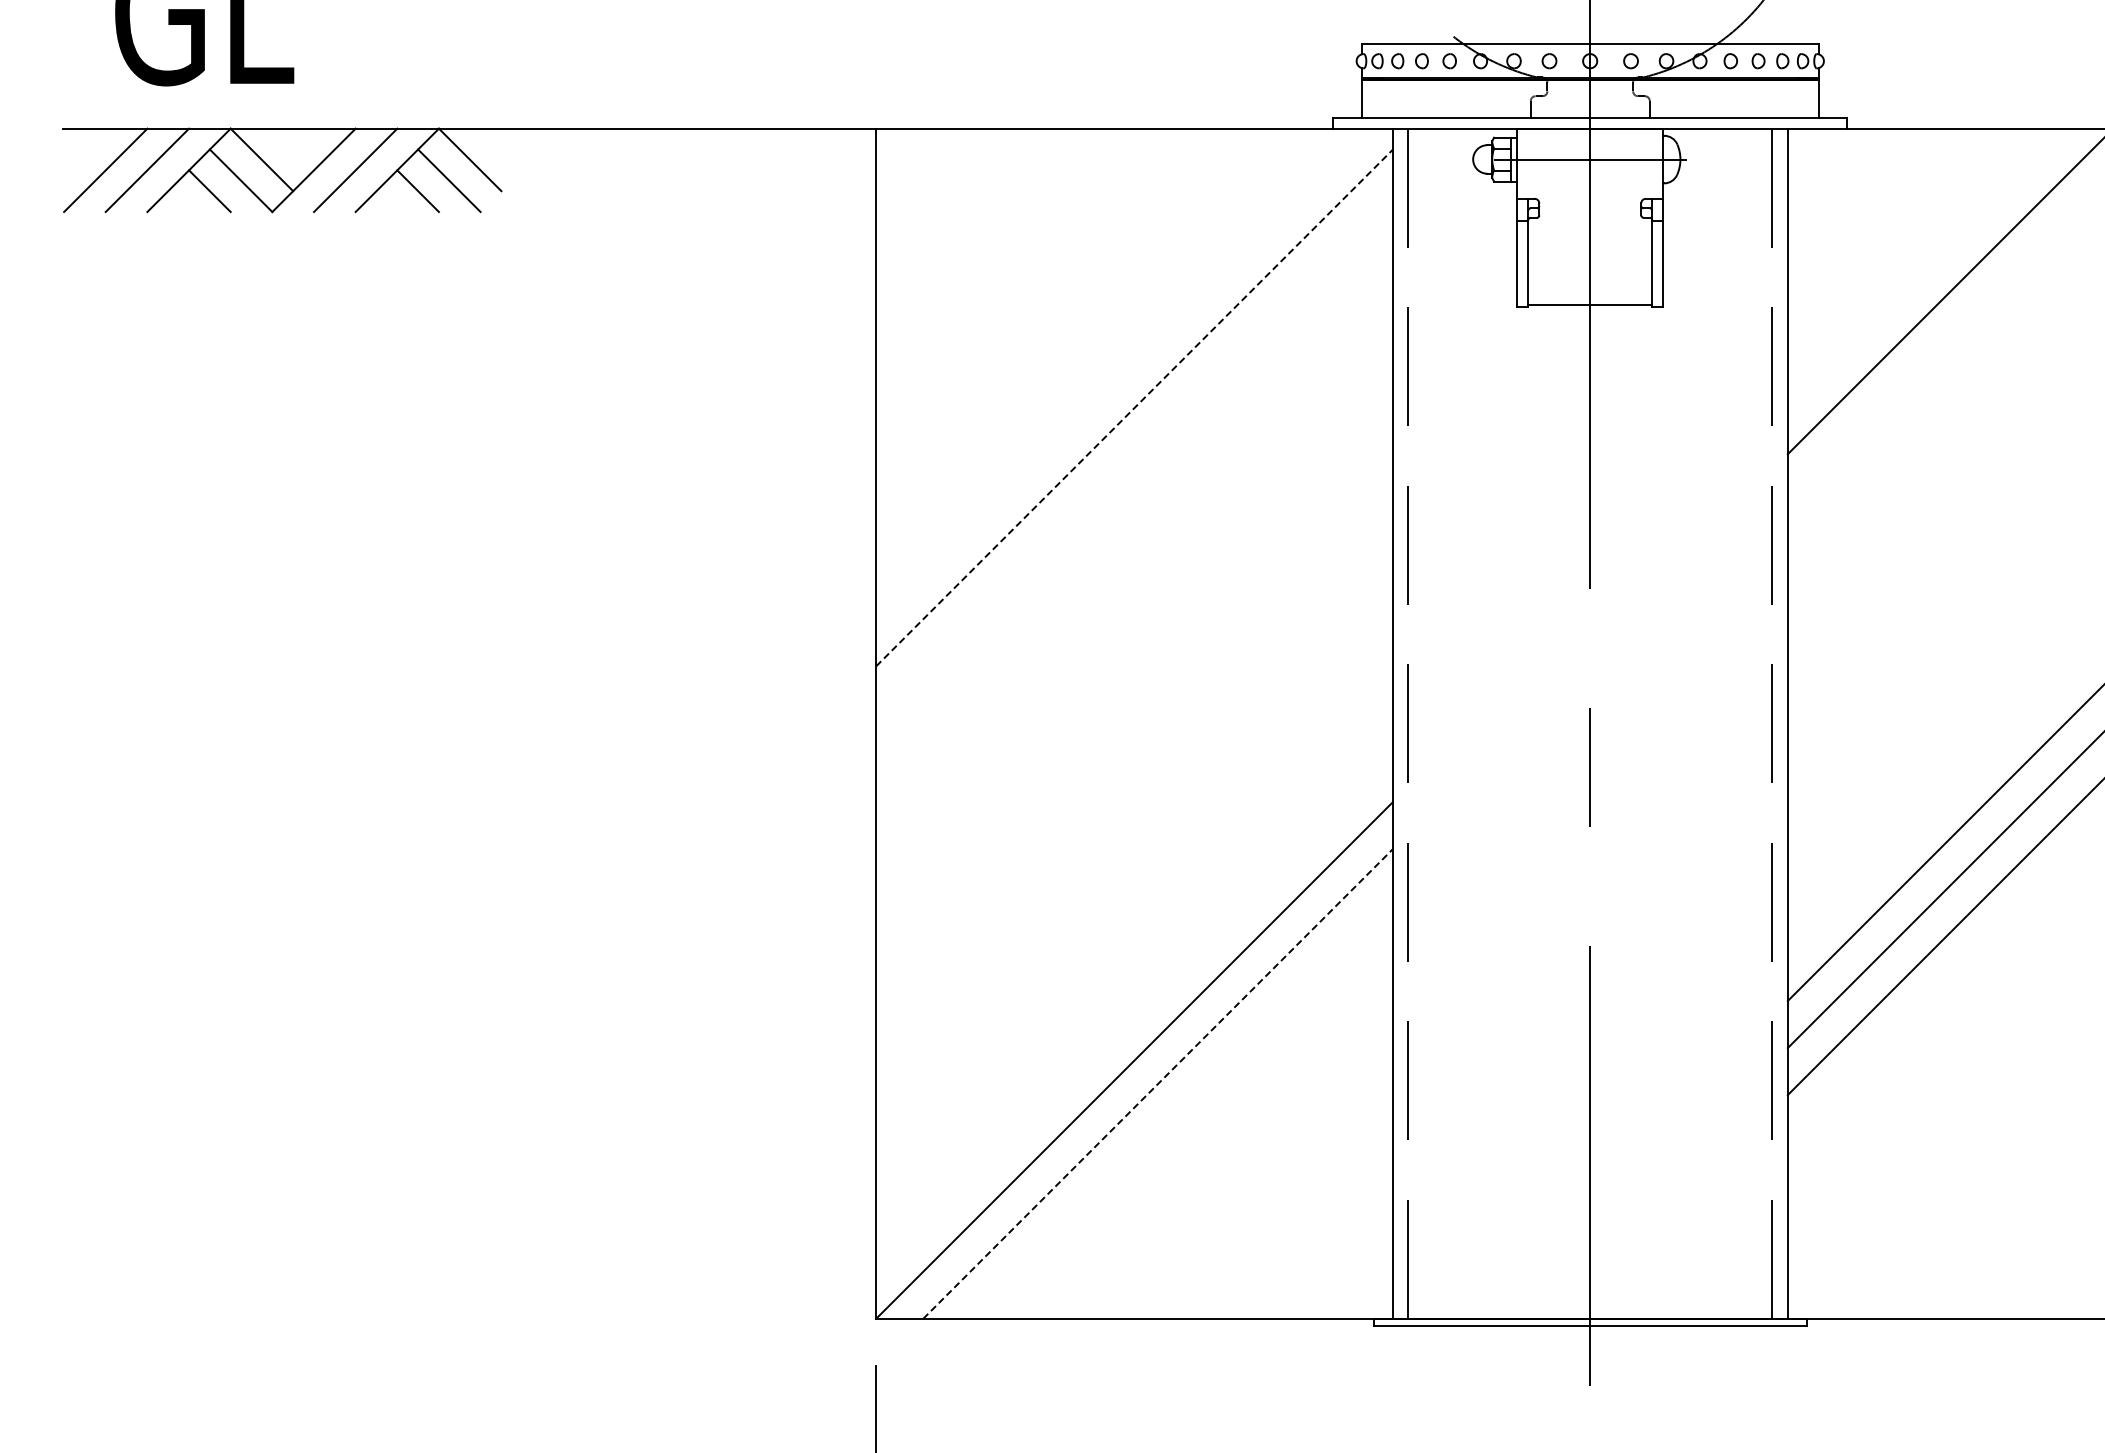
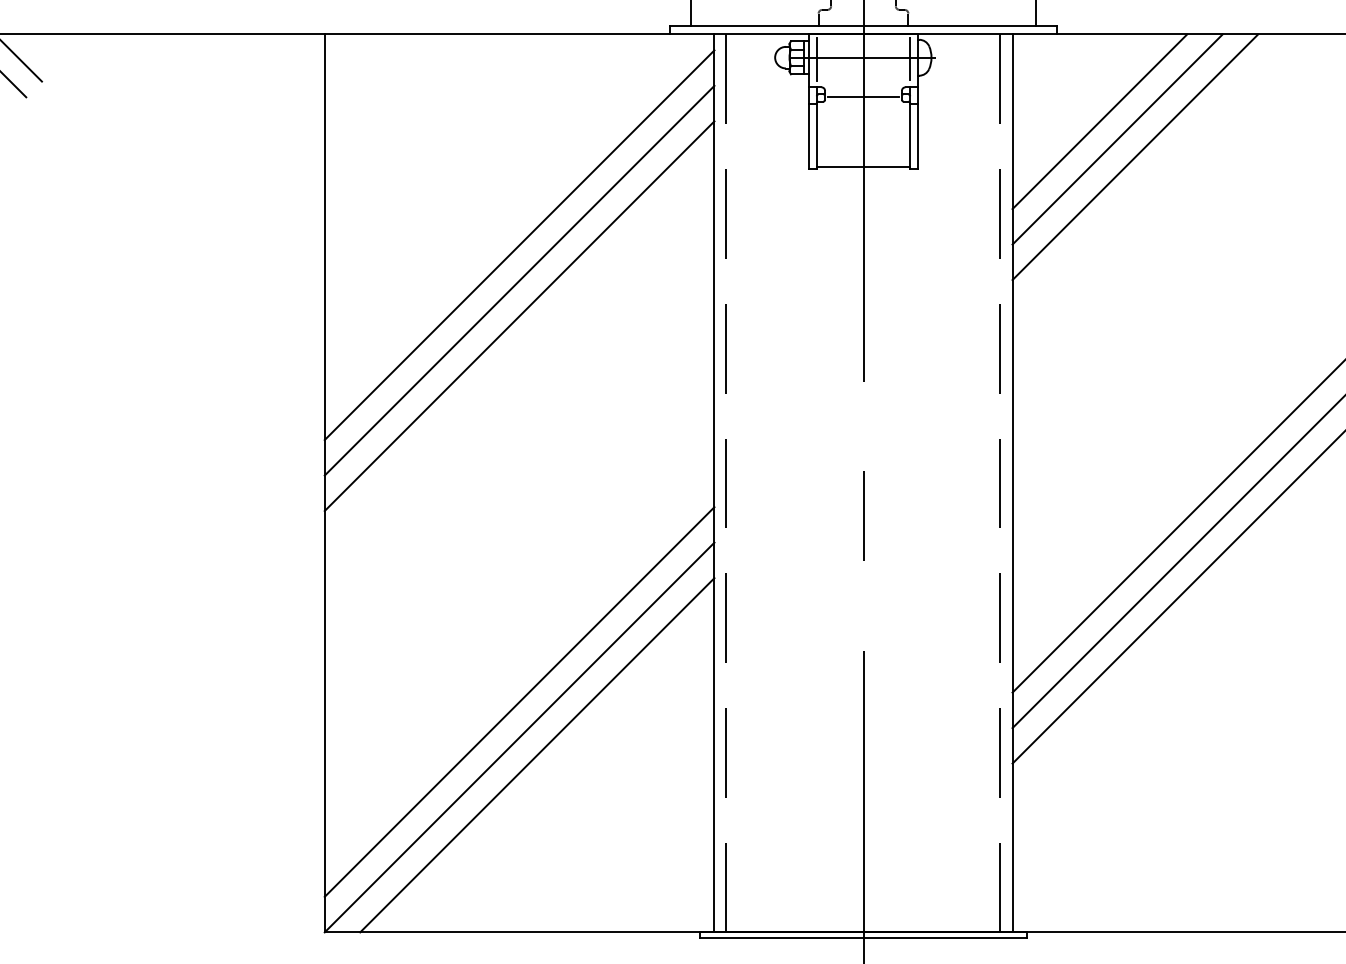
line: (1528, 161) -> (816, 59), added
line: (1652, 161) -> (910, 59), added
line: (1589, 211) -> (862, 96), added
line: (1903, 244) -> (1099, 121), added
line: (1926, 267) -> (1117, 139), added
line: (1134, 407) -> (519, 244), dashed -> solid
line: (1134, 454) -> (519, 280), added
line: (1134, 501) -> (519, 315), added
line: (1134, 1013) -> (519, 702), added
line: (1157, 1084) -> (536, 755), dashed -> solid

